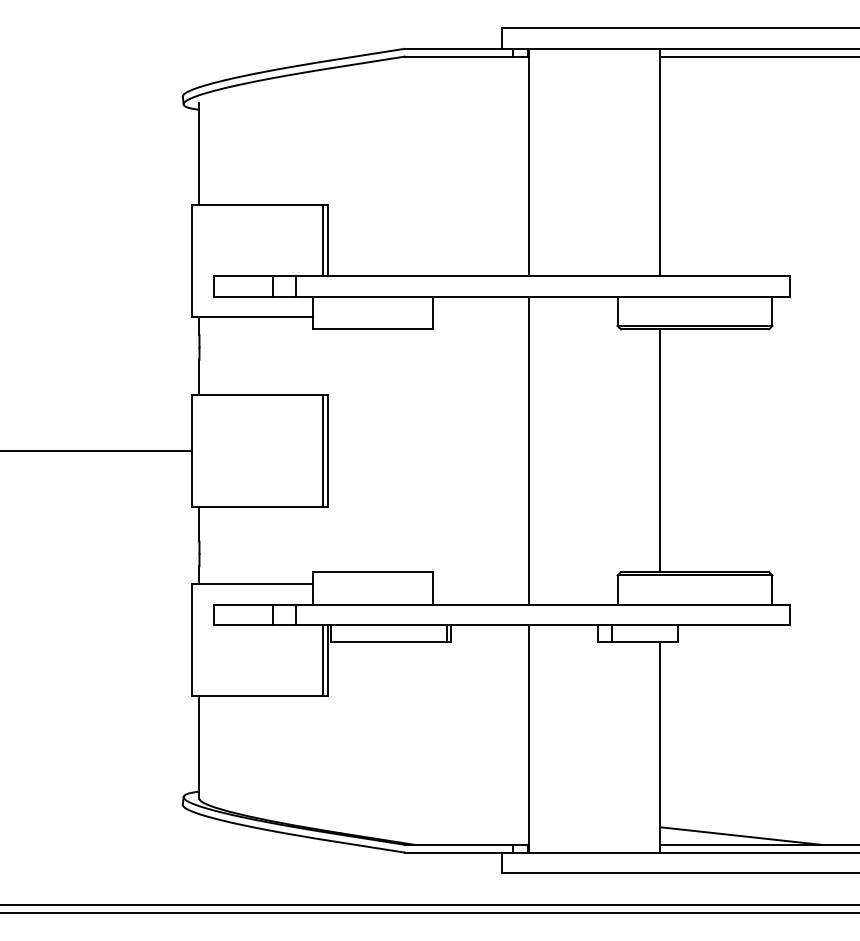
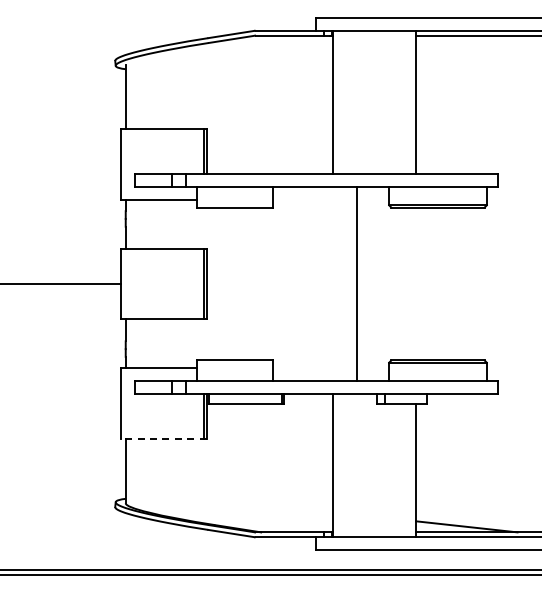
line: (529, 449) -> (357, 283), moved
line: (660, 449) -> (416, 283), removed
line: (259, 695) -> (163, 438), solid -> dashed

